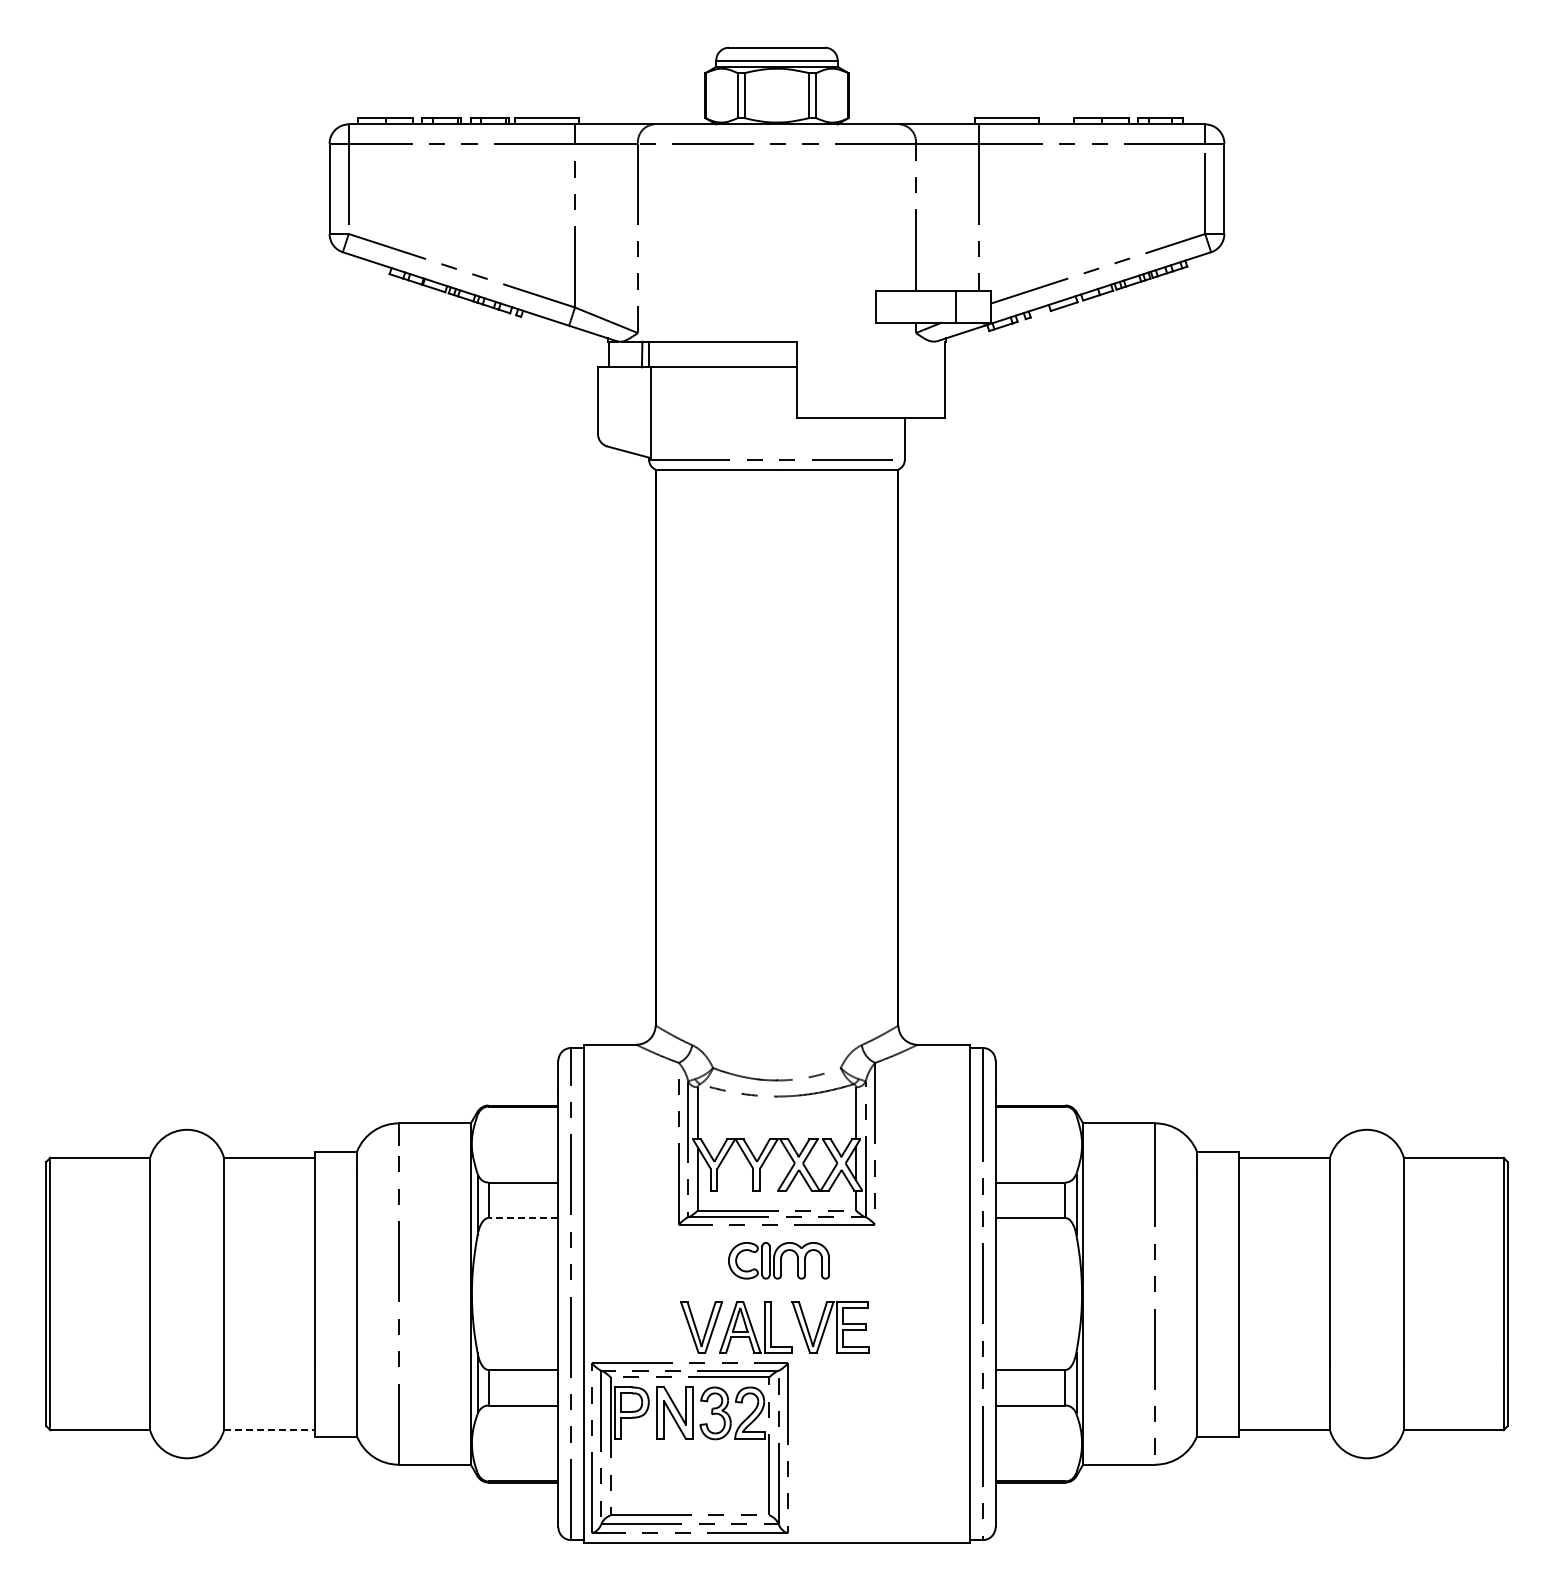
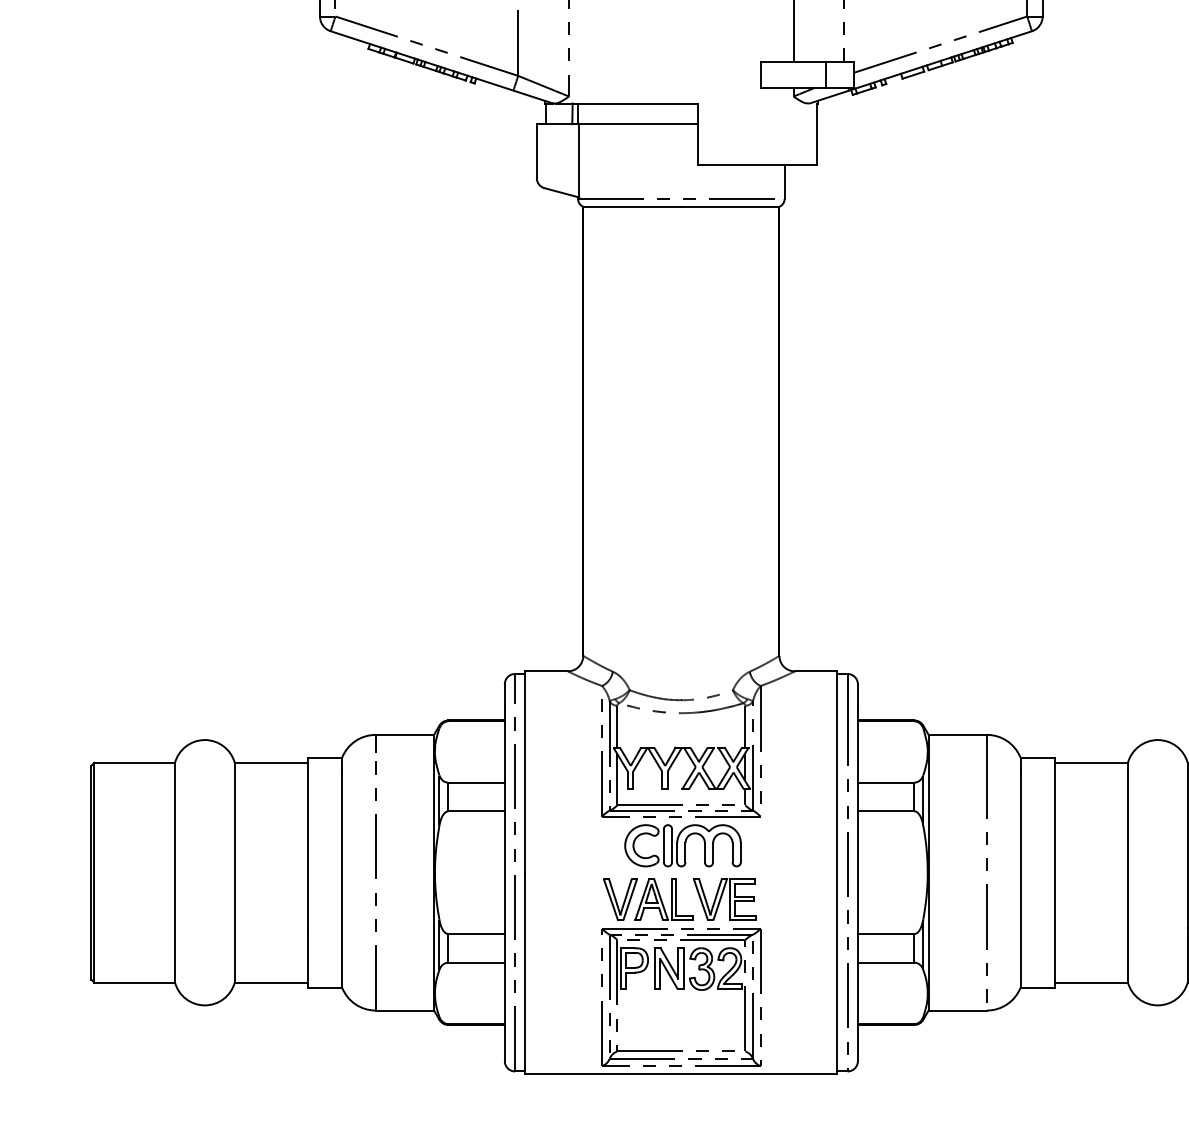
line: (523, 1218) -> (476, 811), dashed -> solid
part: (778, 1260) -> (682, 845), size x1.43
line: (269, 1430) -> (271, 982), dashed -> solid
part: (689, 1439) -> (680, 990), moved

